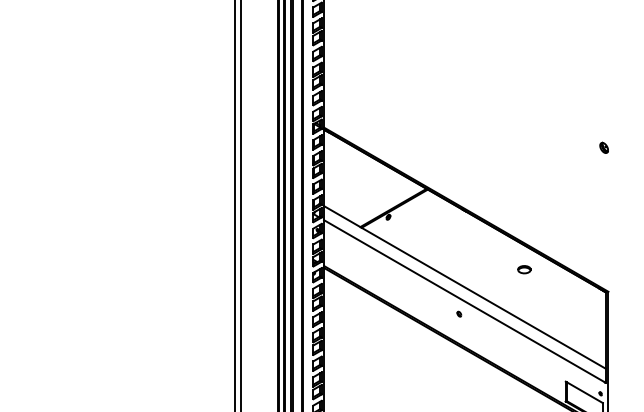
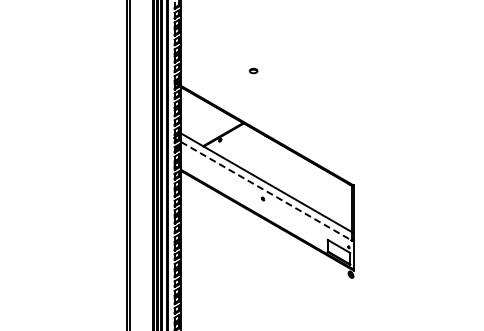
part: (603, 148) -> (350, 98), removed
part: (524, 268) -> (253, 70), moved
line: (464, 301) -> (266, 191), solid -> dashed

